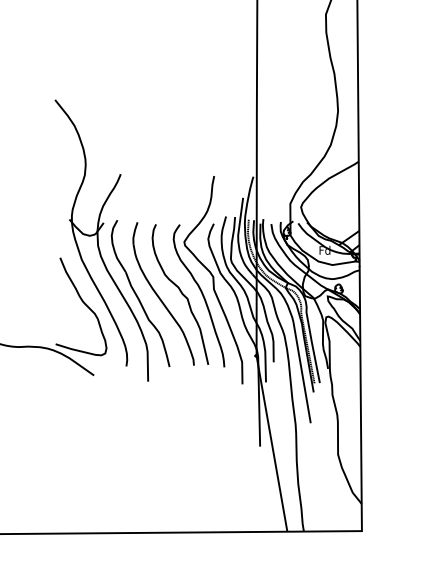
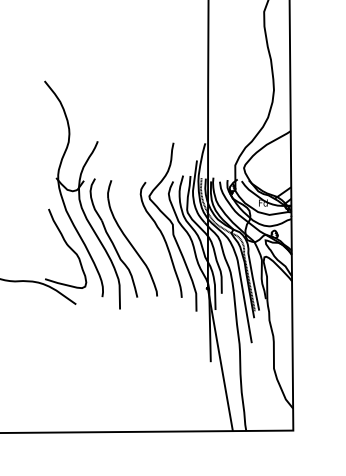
curve: (180, 294) -> (146, 238), removed

